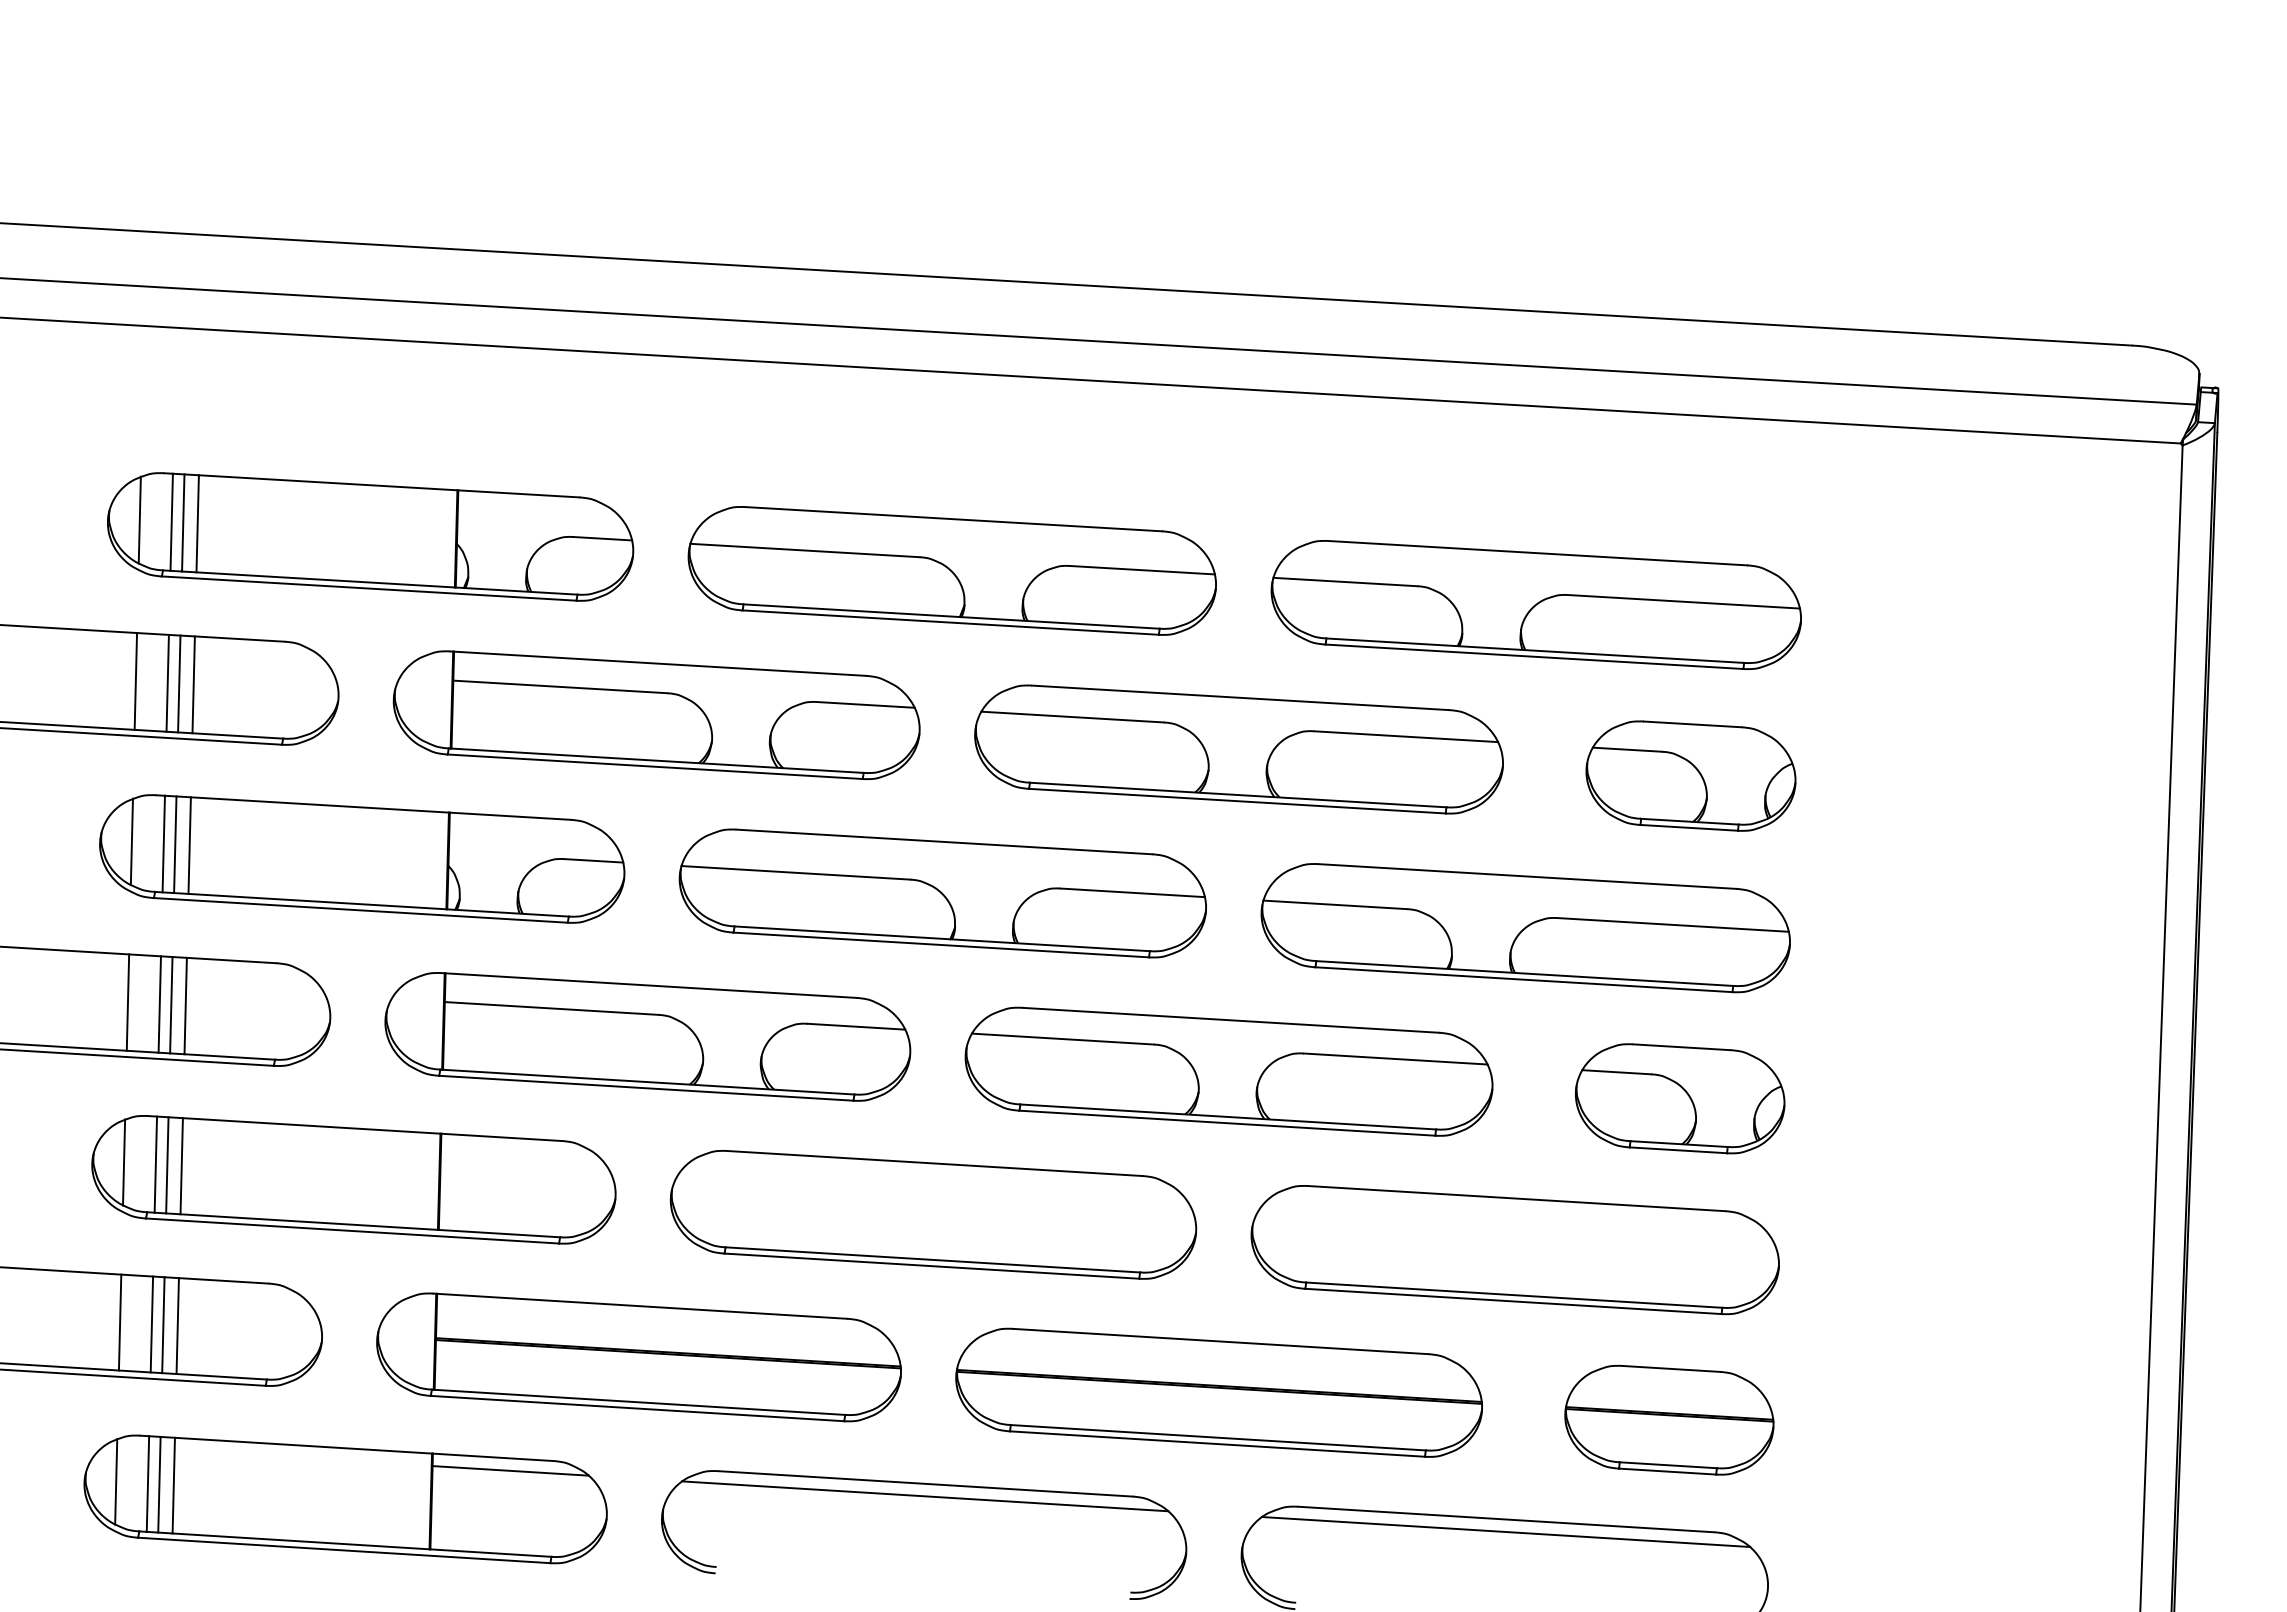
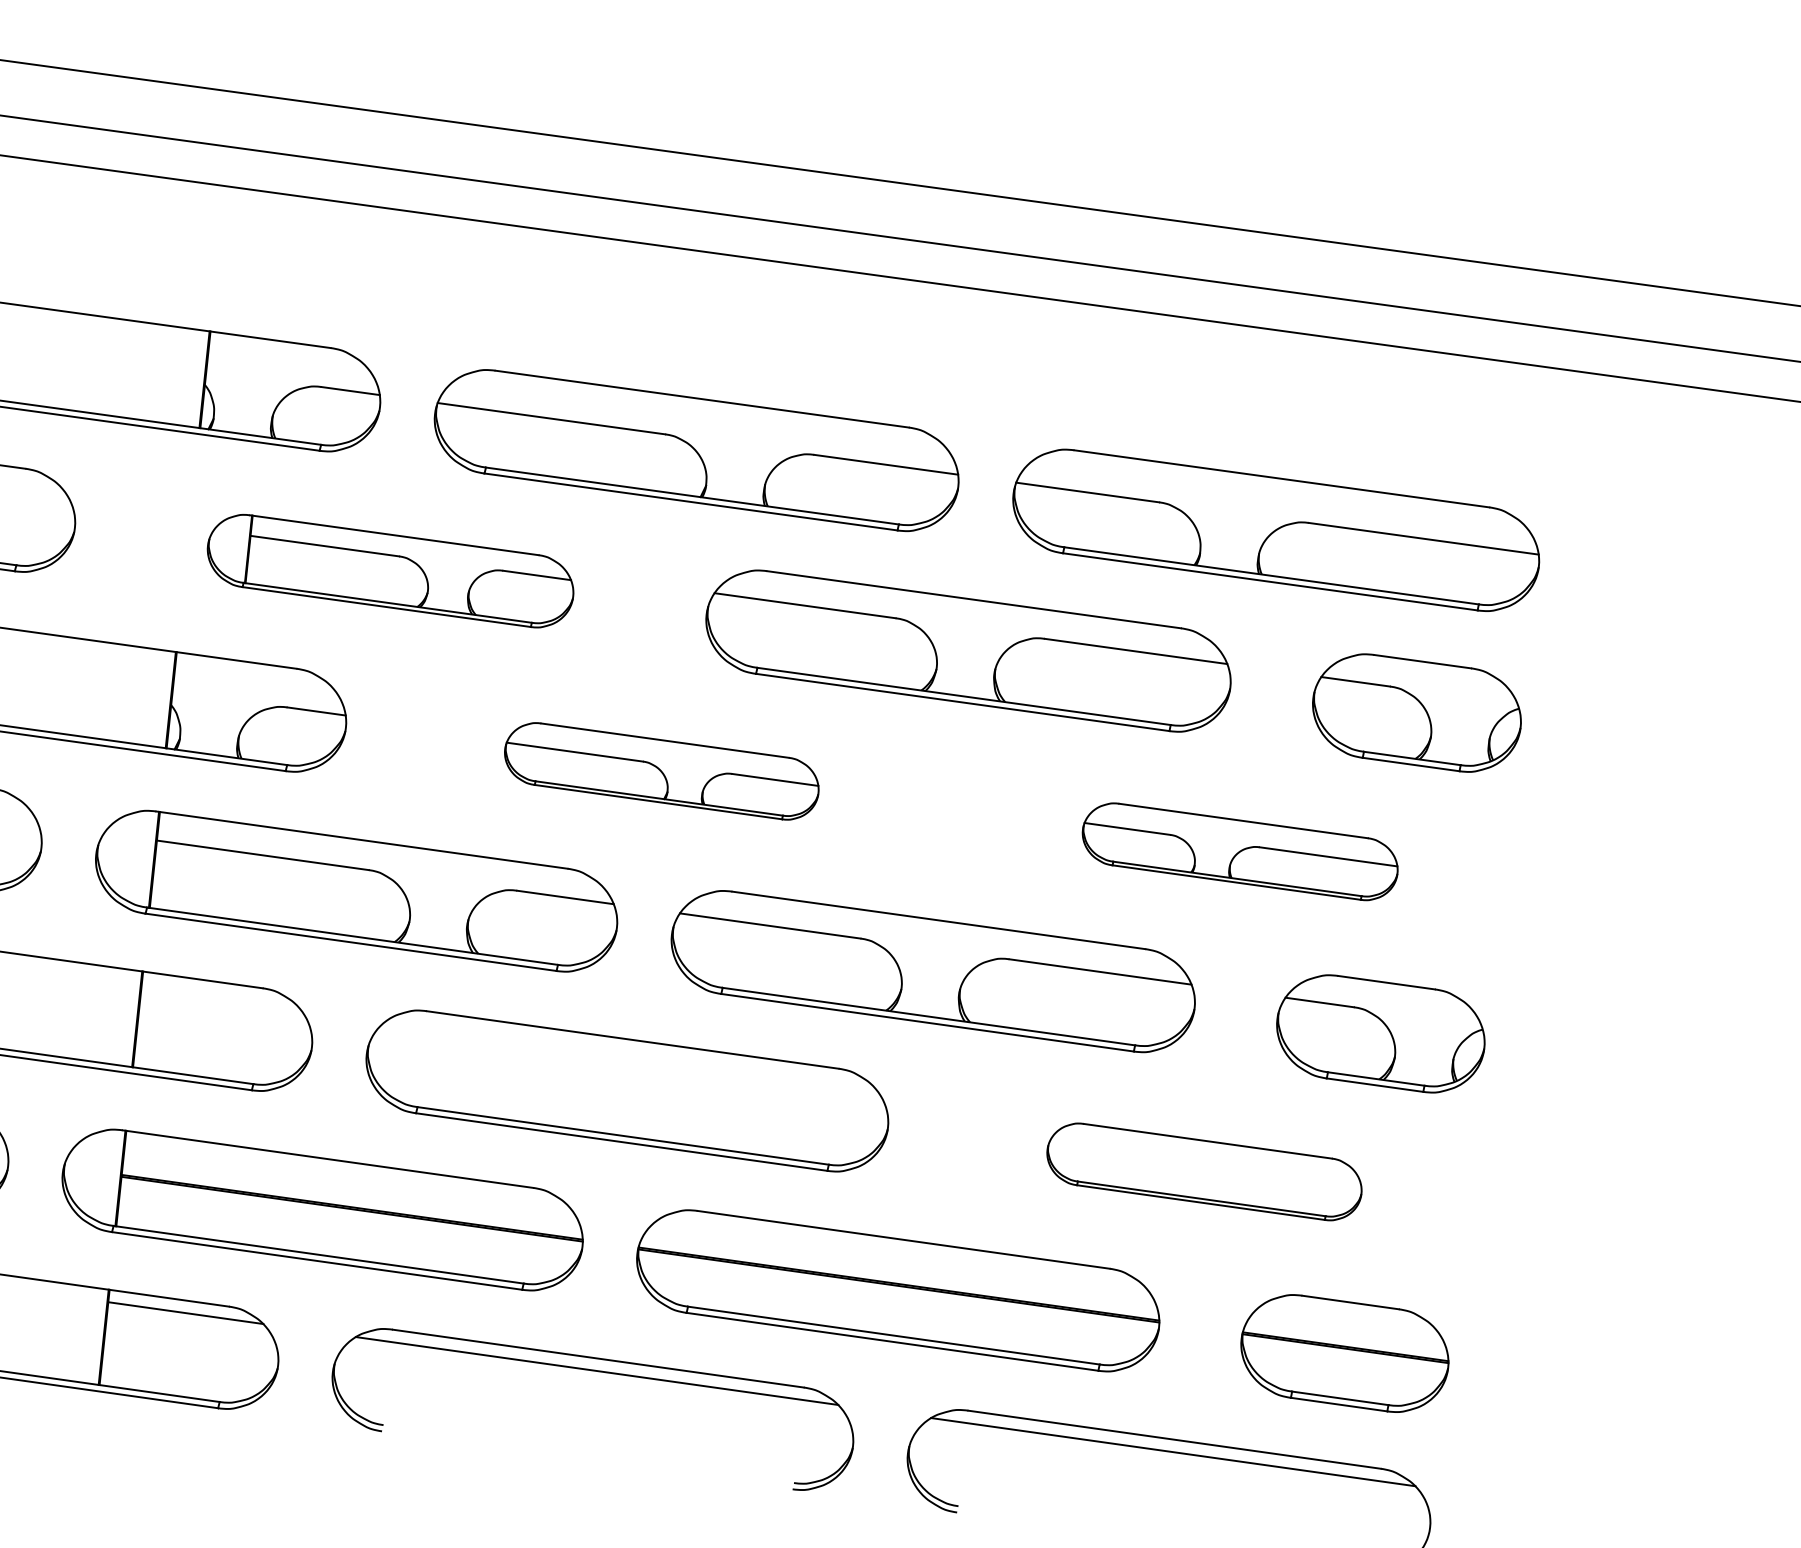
part: (656, 714) -> (390, 570), size x0.7
part: (942, 893) -> (661, 771), size x0.6
part: (1525, 928) -> (1240, 852), size x0.6
part: (1514, 1250) -> (1203, 1172), size x0.6

